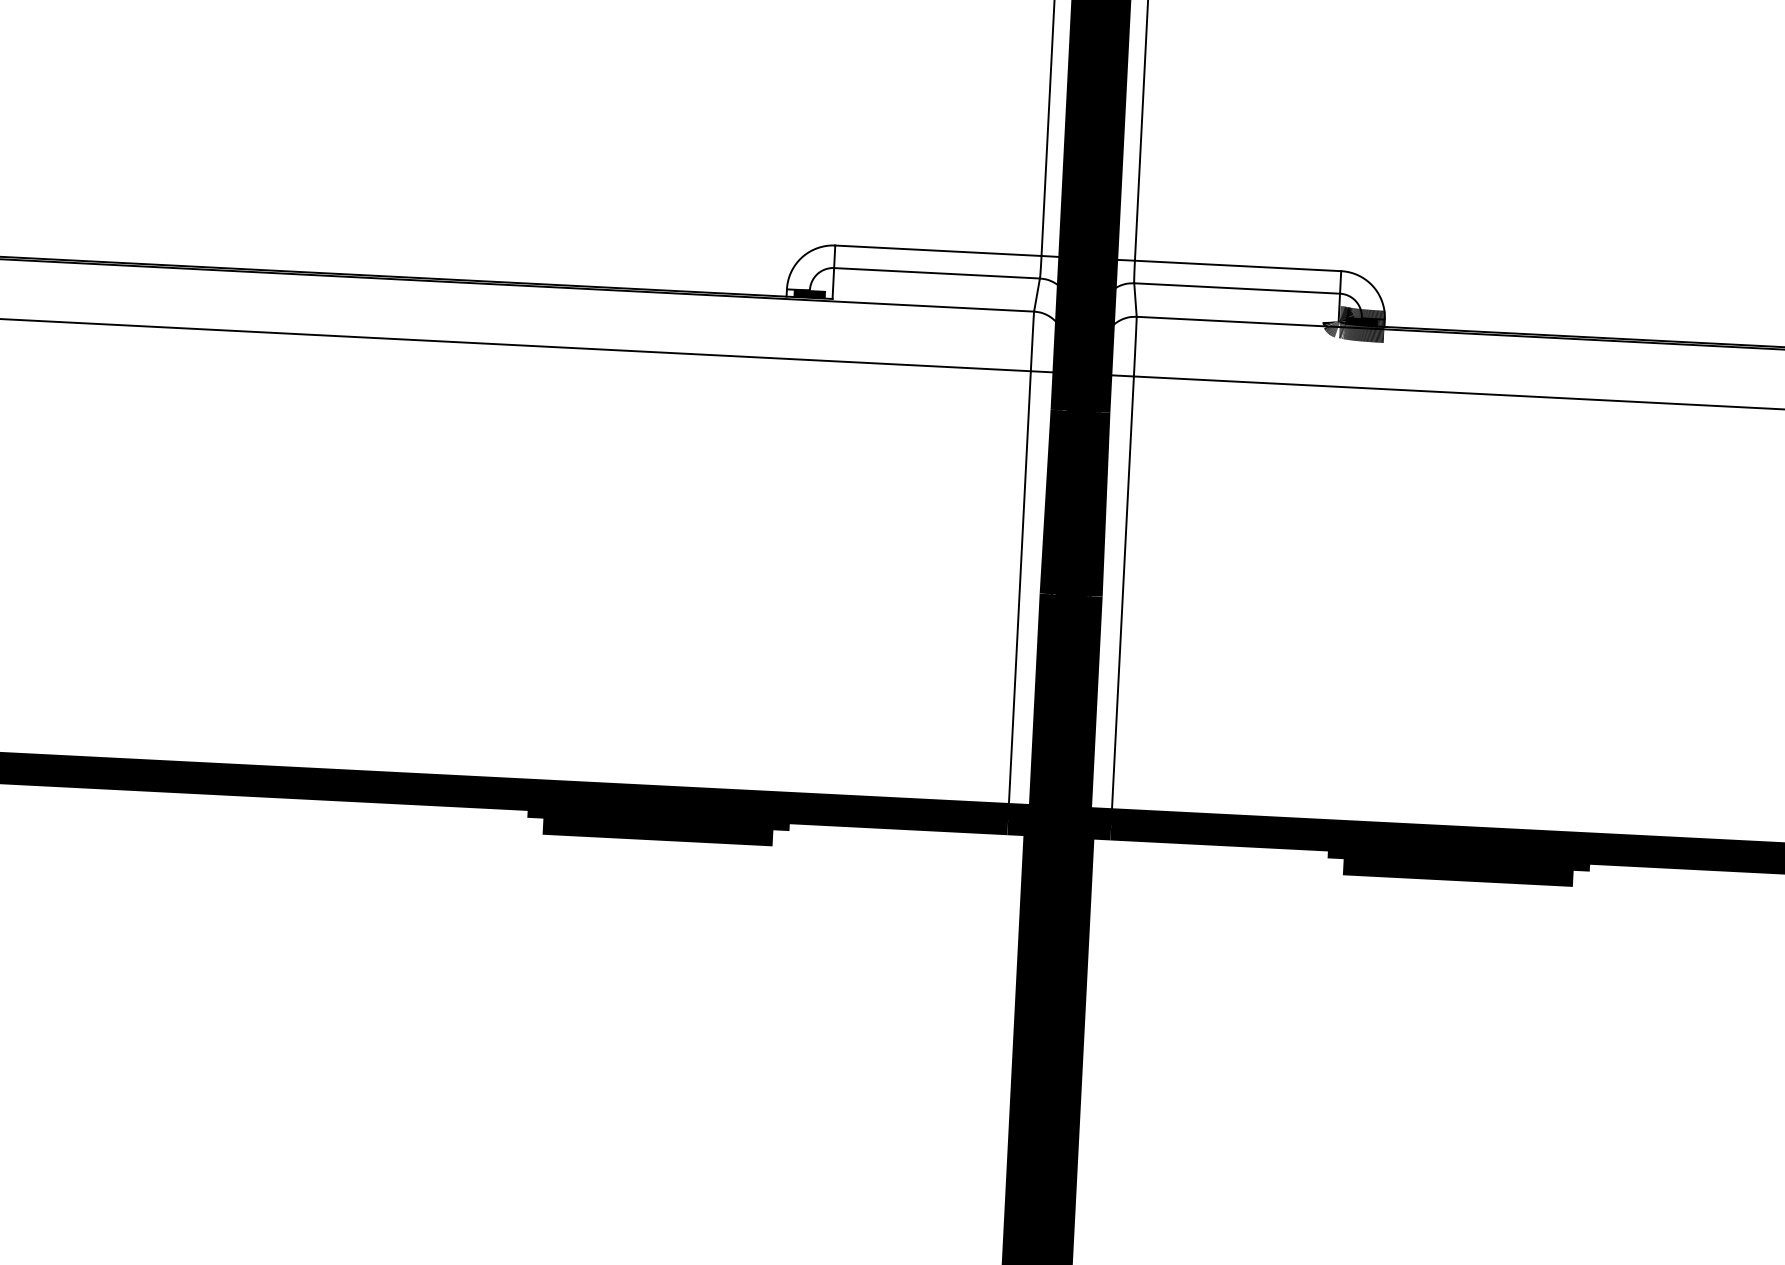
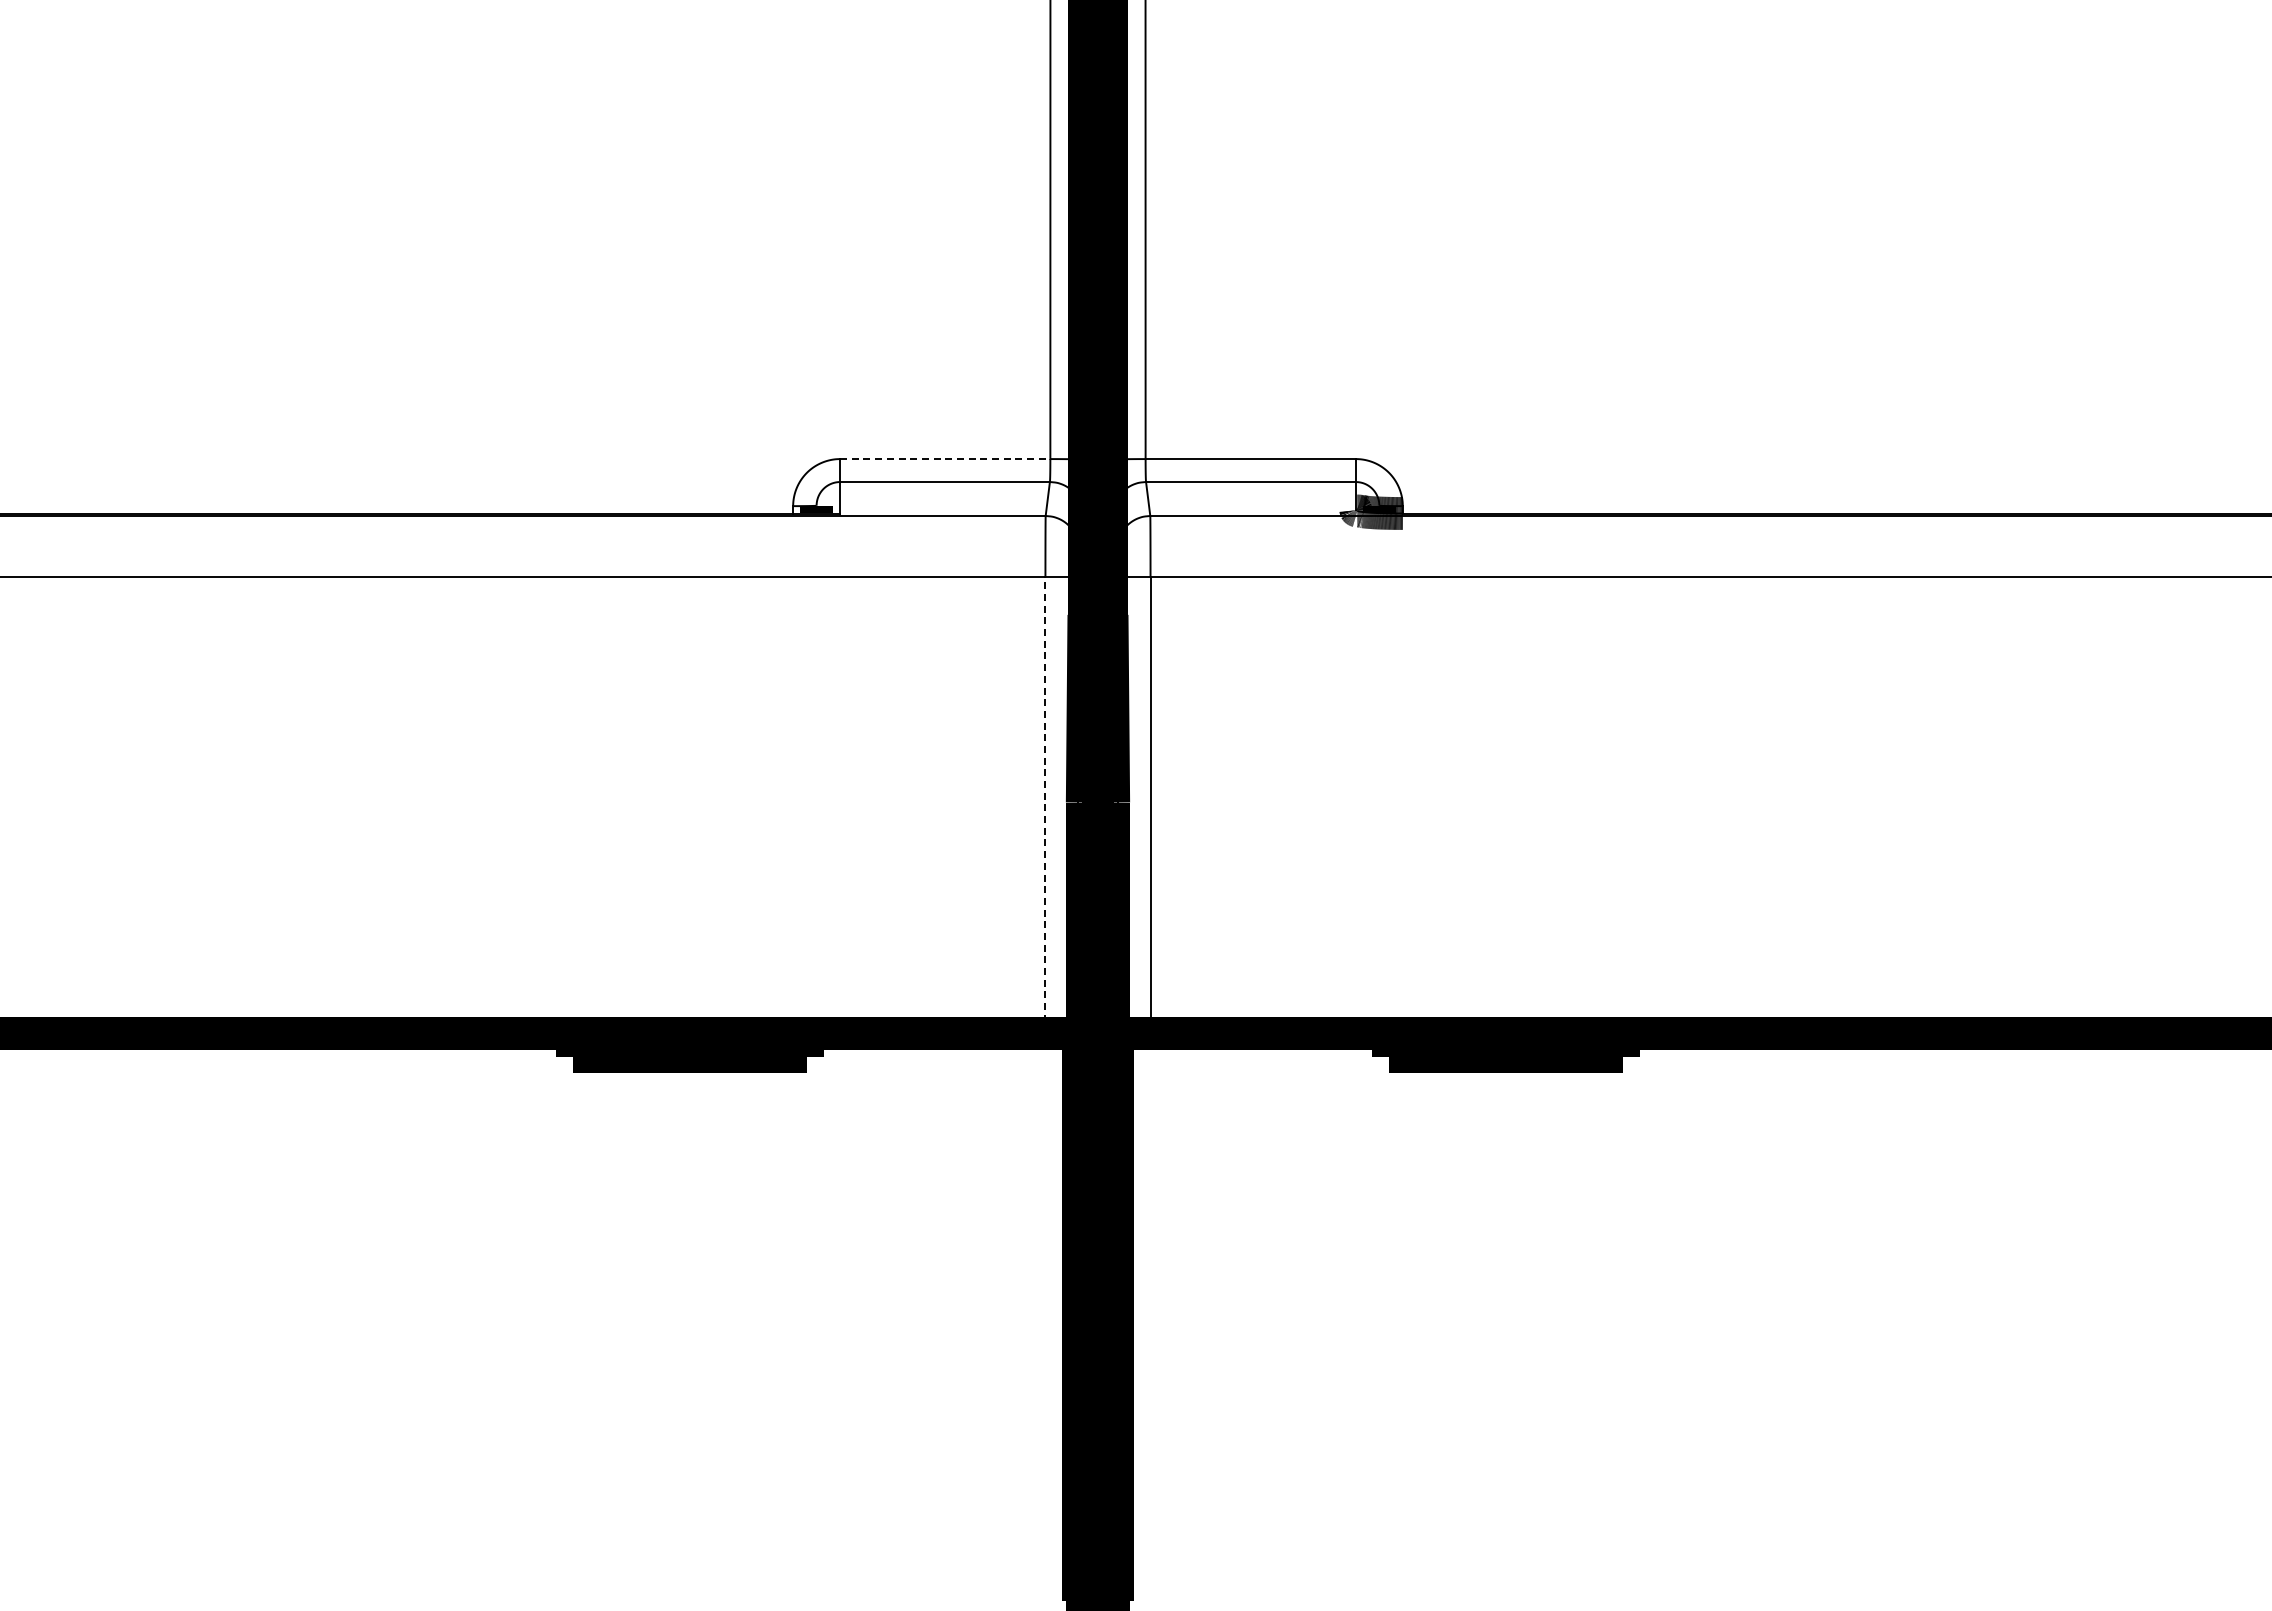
line: (938, 251) -> (945, 459), solid -> dashed
line: (1019, 594) -> (1045, 804), solid -> dashed

